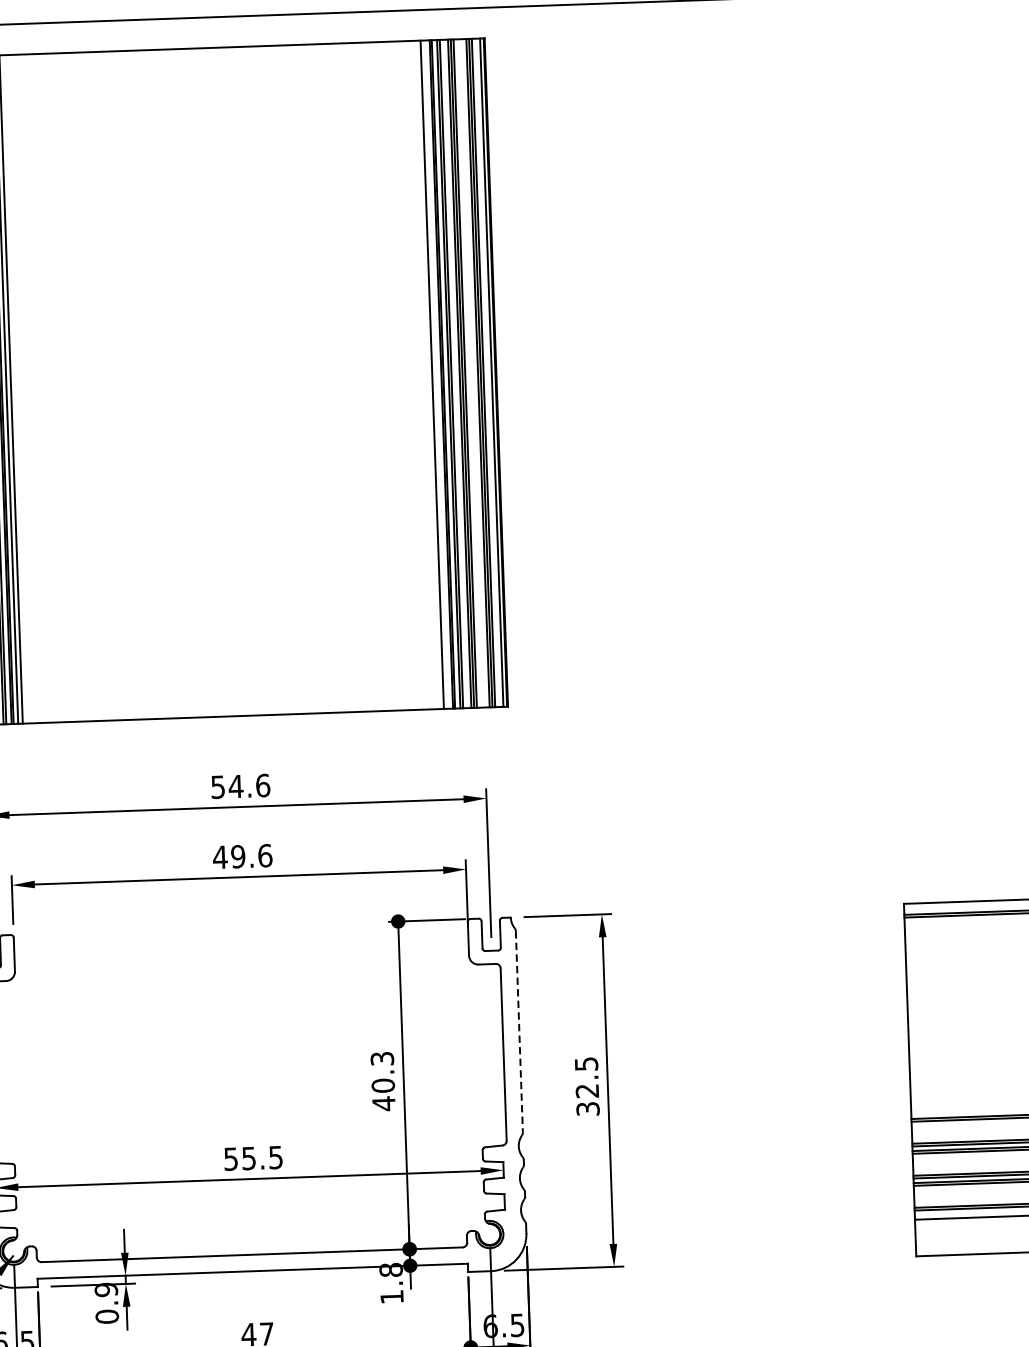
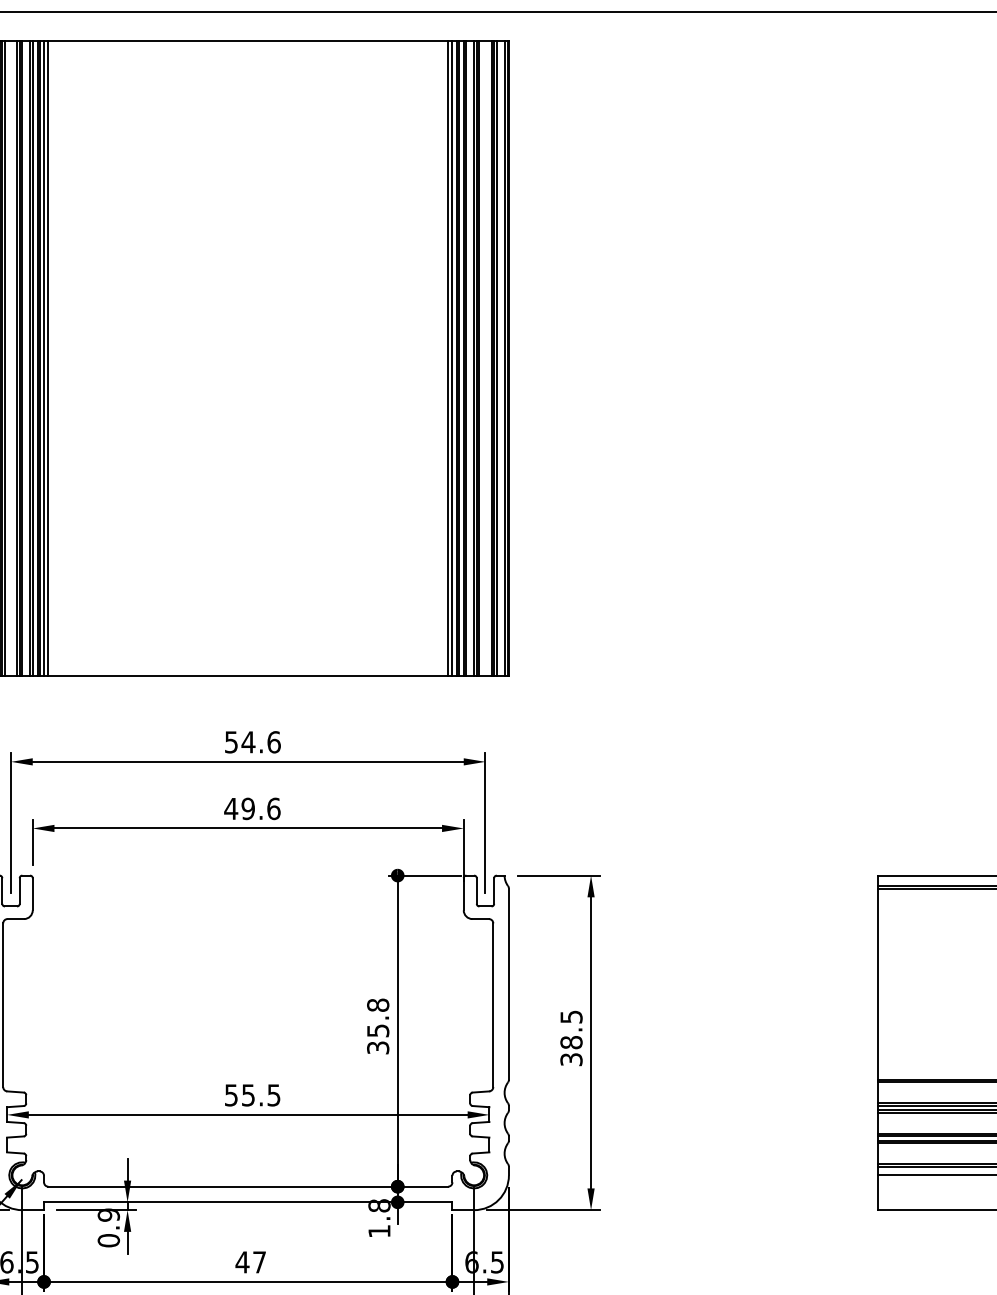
line: (436, 374) -> (452, 358), added
line: (518, 1032) -> (508, 984), dashed -> solid
text: (383, 1081) -> (378, 1026), 40.3 -> 35.8
text: (587, 1090) -> (571, 1042), 32.5 -> 38.5

